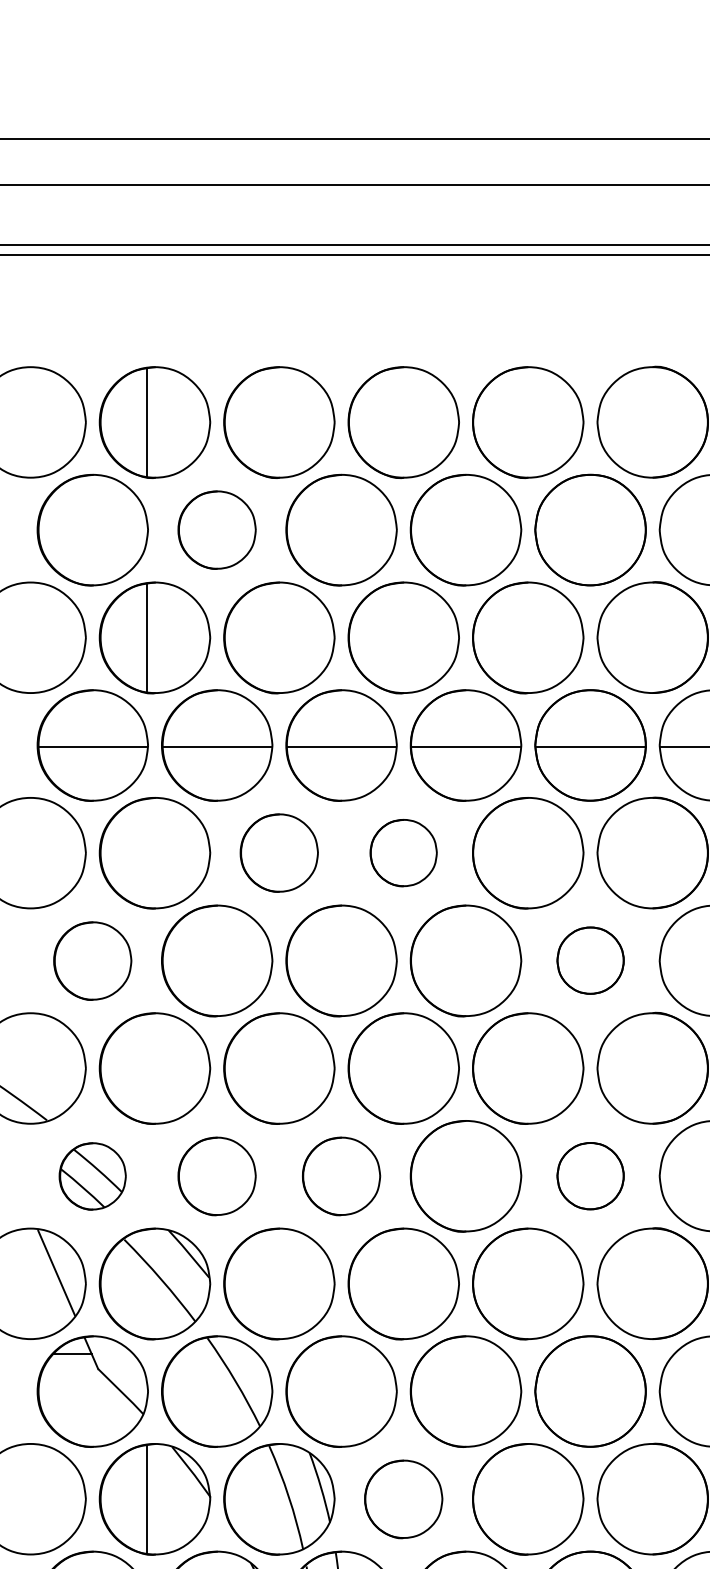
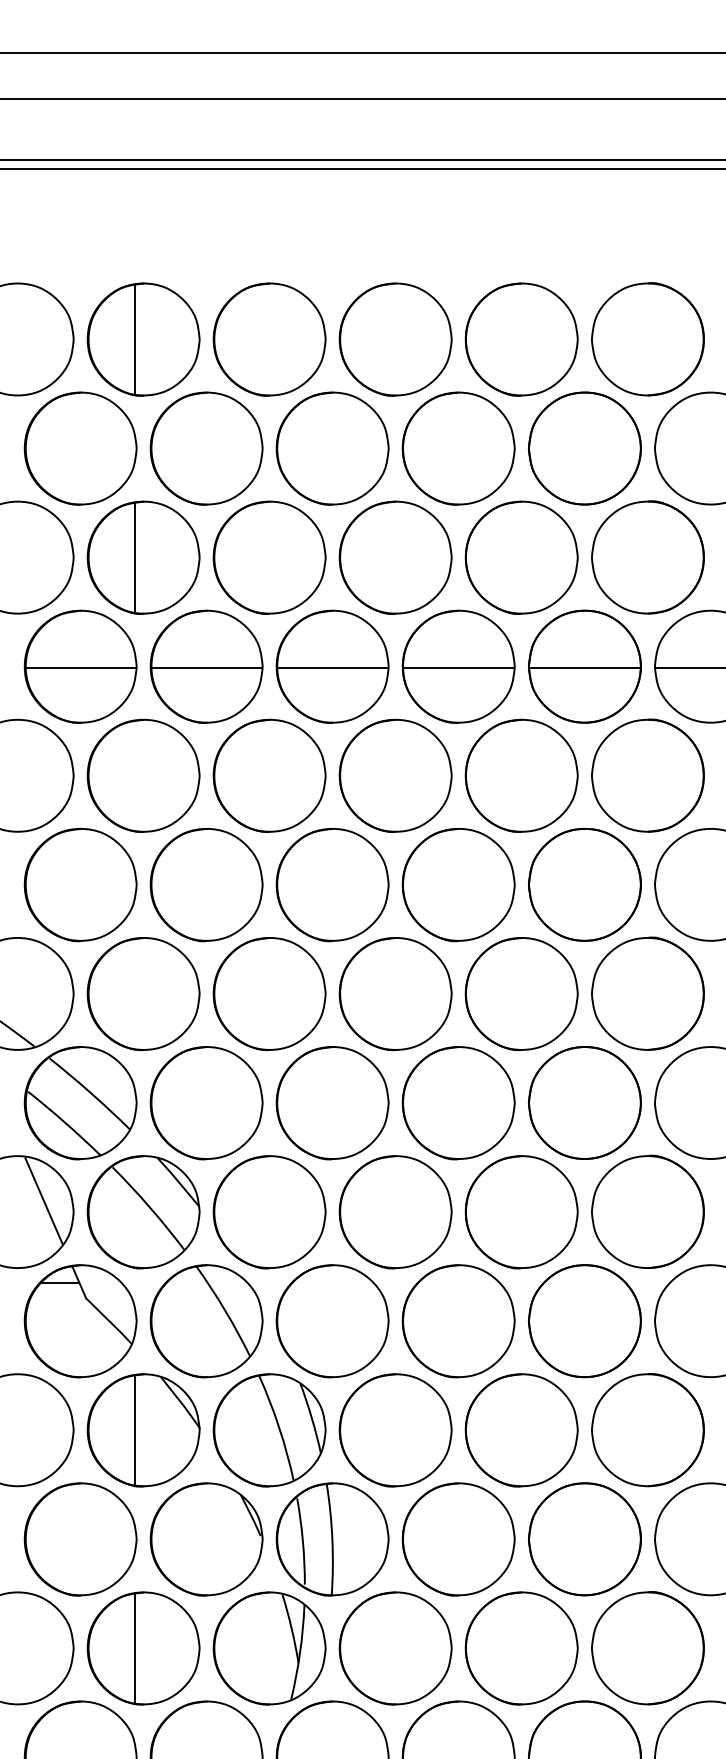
part: (217, 530) -> (206, 448), size x1.43
part: (279, 852) -> (269, 775), size x1.43
part: (403, 852) -> (395, 775), size x1.67
part: (590, 960) -> (584, 884), size x1.67
part: (92, 961) -> (80, 885), size x1.43
part: (590, 1175) -> (584, 1102), size x1.67
part: (92, 1176) -> (80, 1103), size x1.67
part: (217, 1176) -> (206, 1103), size x1.43
part: (341, 1176) -> (332, 1103), size x1.43
part: (403, 1499) -> (395, 1430), size x1.43

